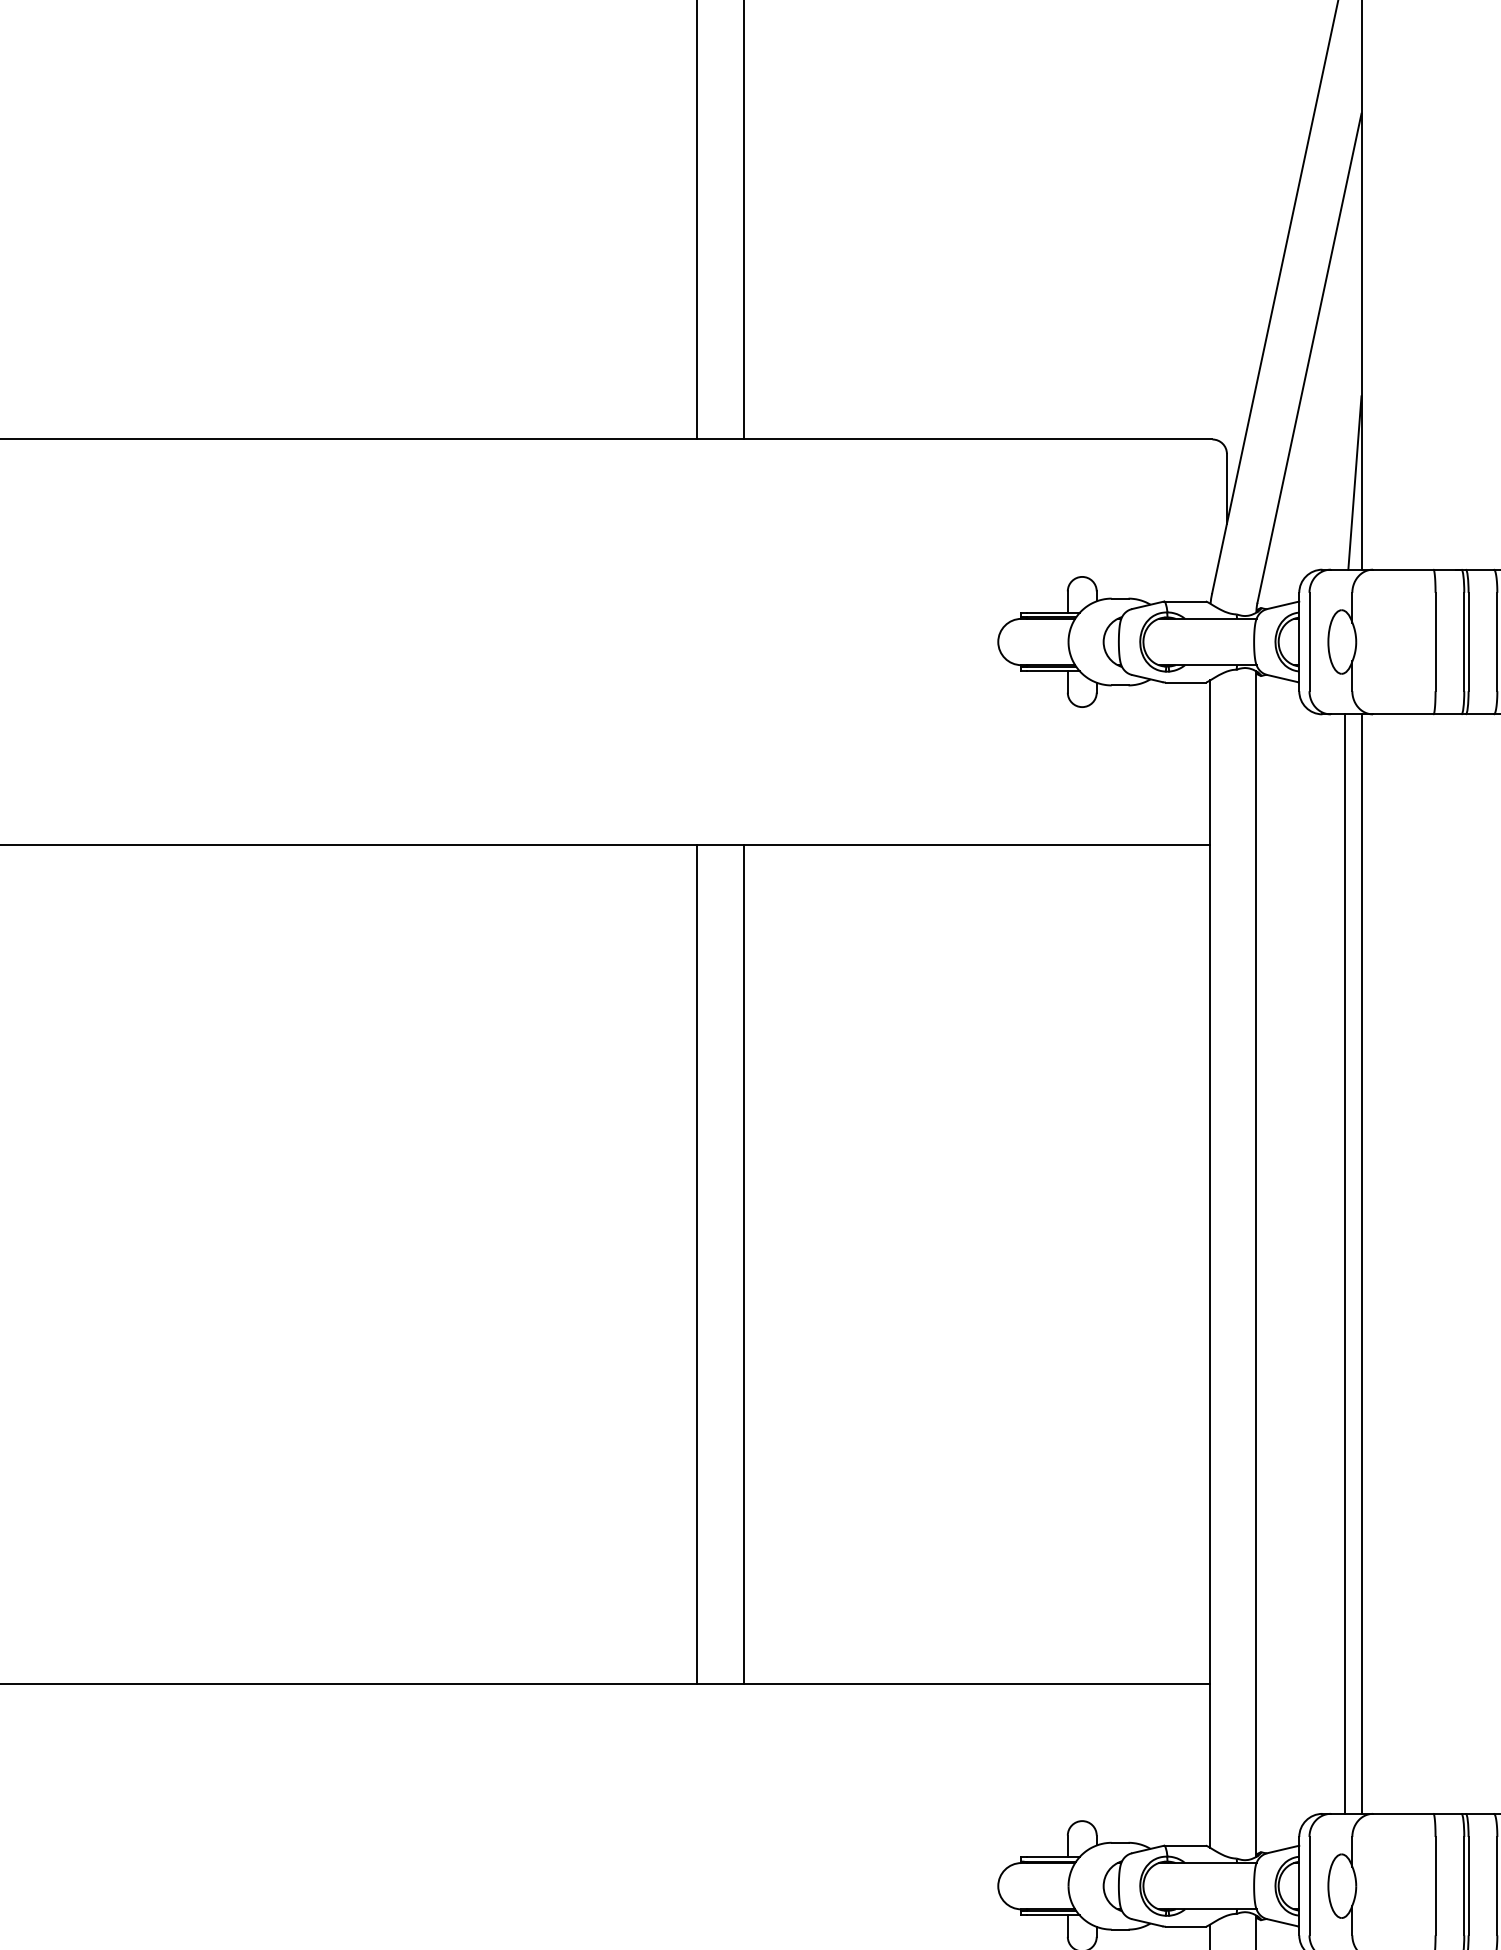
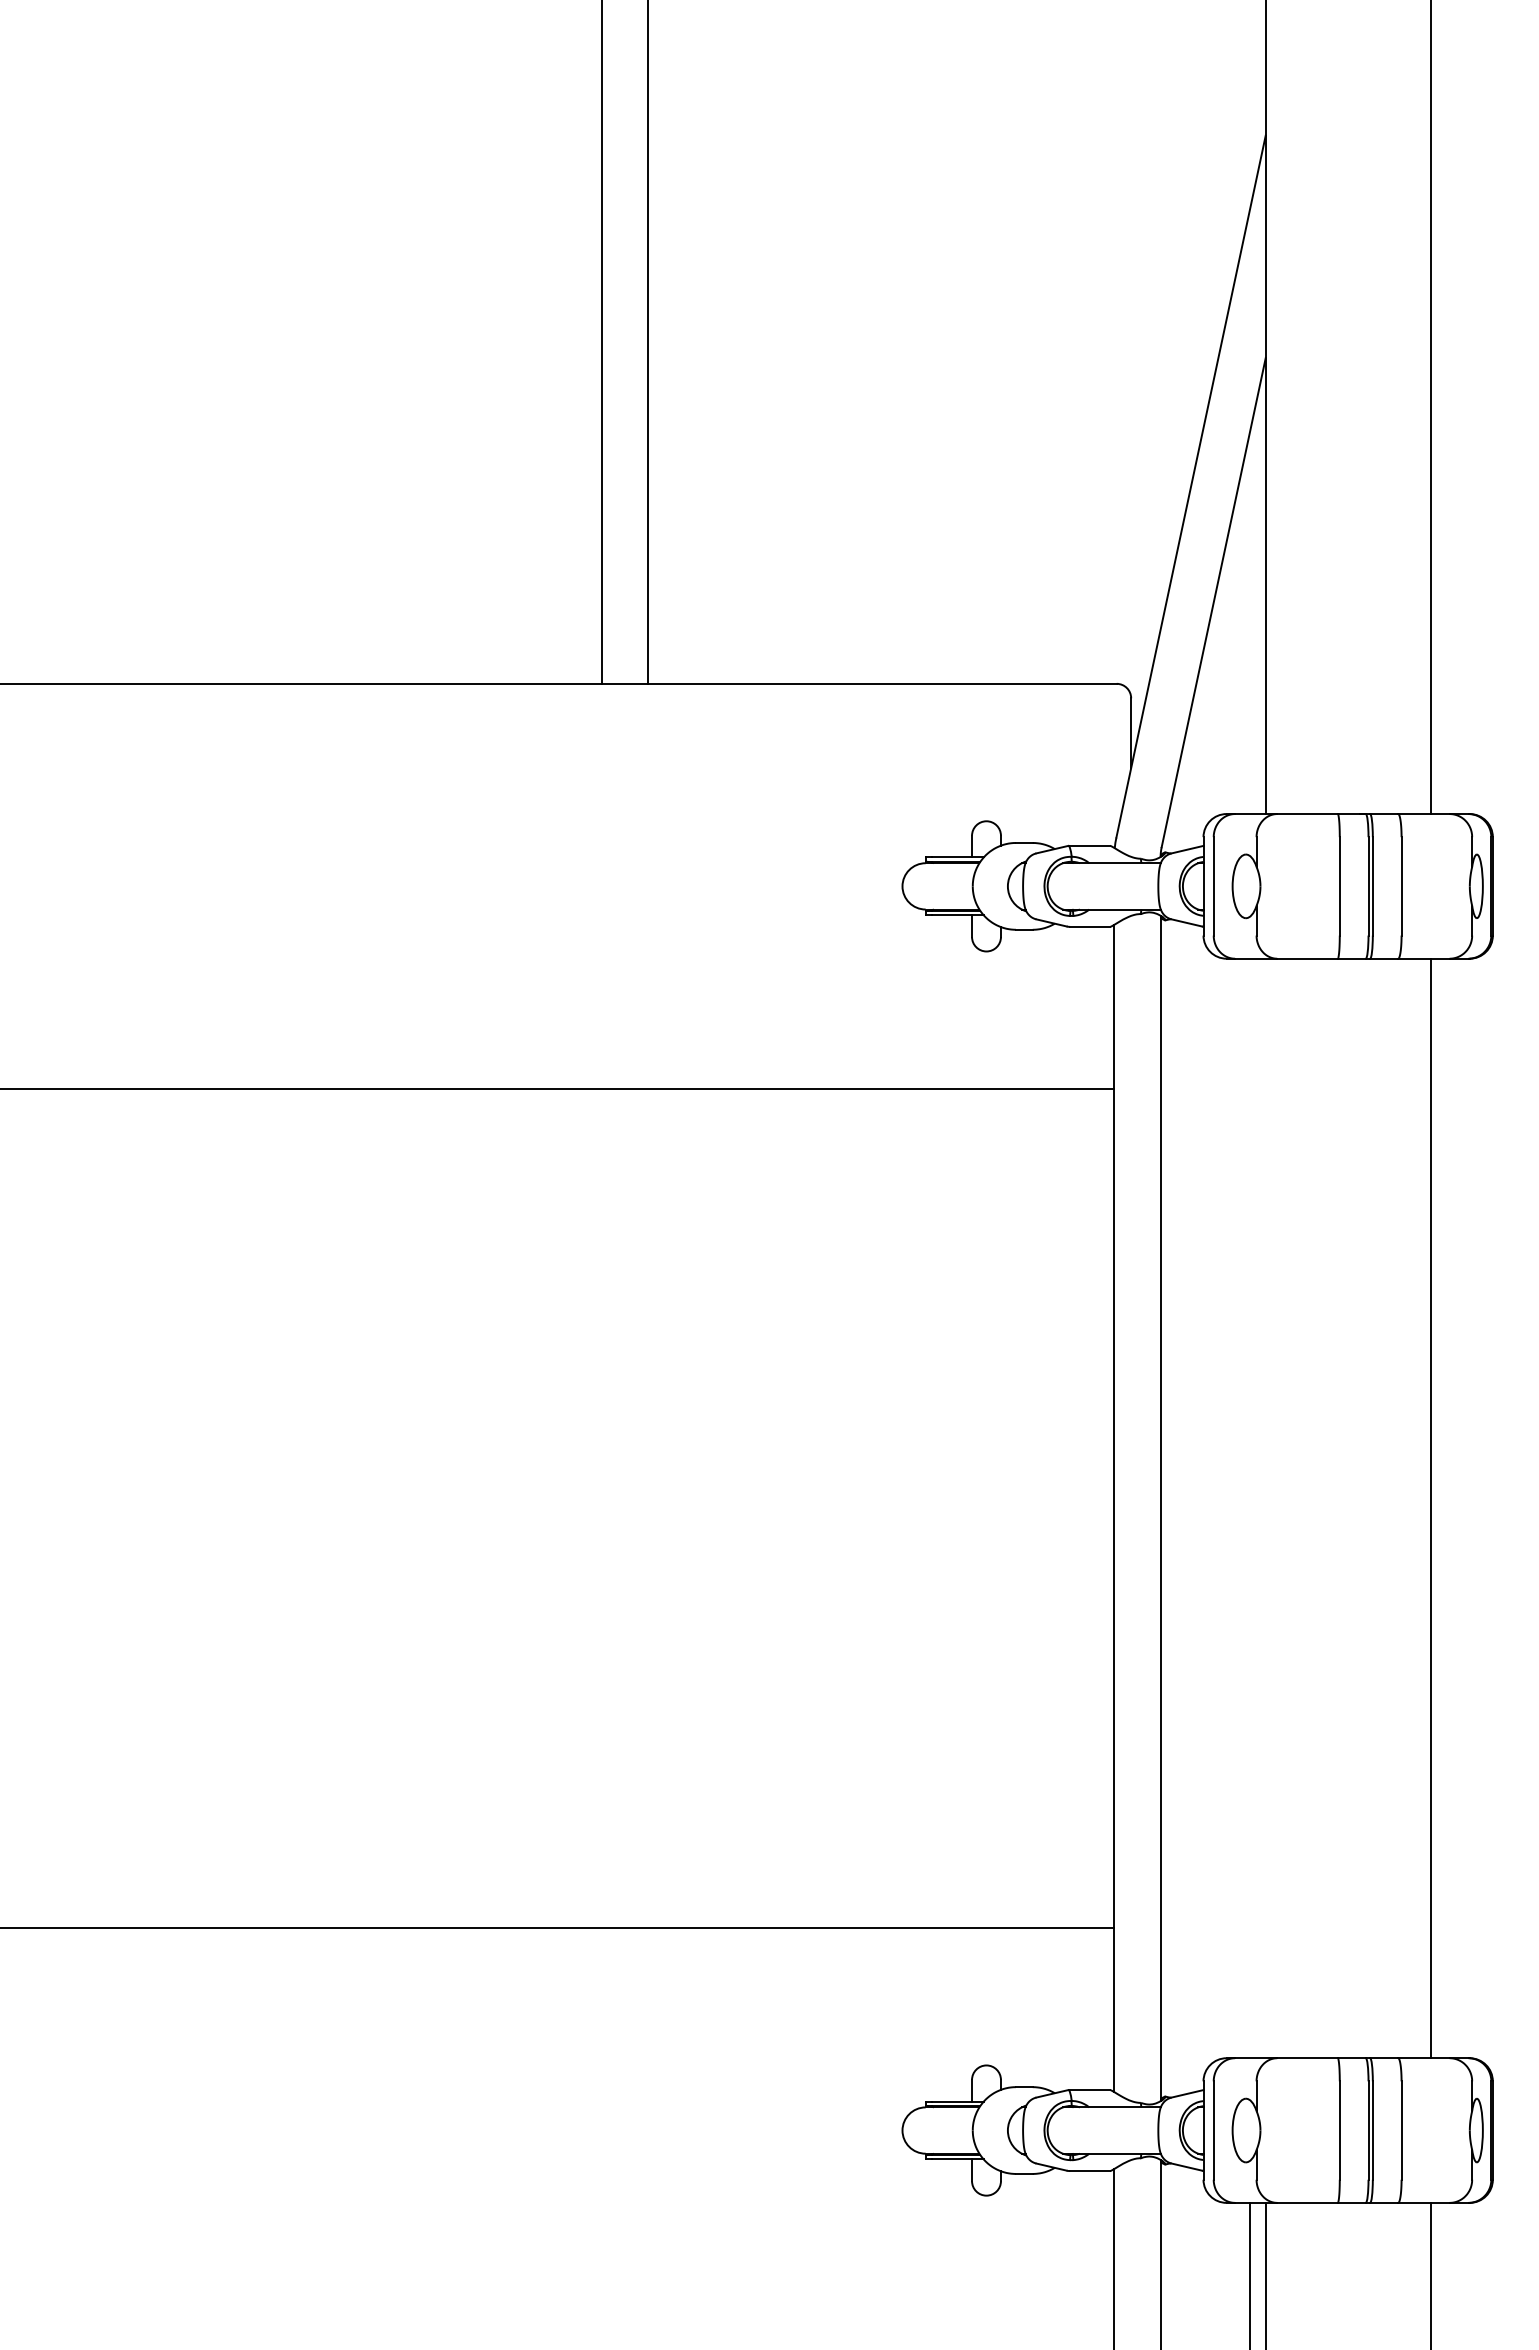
line: (1354, 483) -> (1258, 727), removed
line: (697, 1264) -> (601, 1508), removed
line: (743, 1264) -> (647, 1508), removed
line: (1345, 1264) -> (1249, 1508), removed
line: (1361, 1264) -> (1265, 1508), removed

